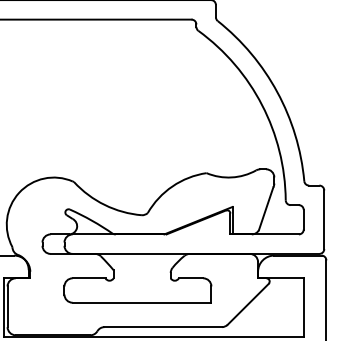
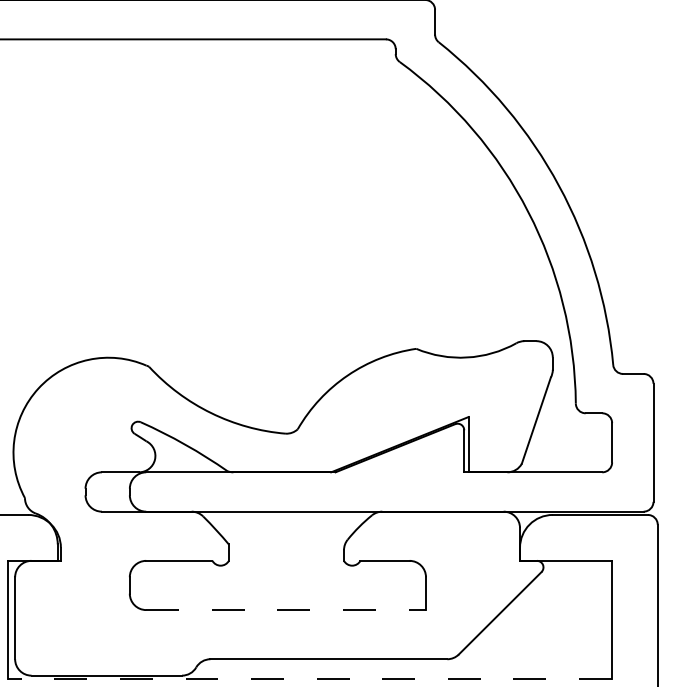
line: (142, 302) -> (287, 609), solid -> dashed
line: (153, 336) -> (309, 678), solid -> dashed

